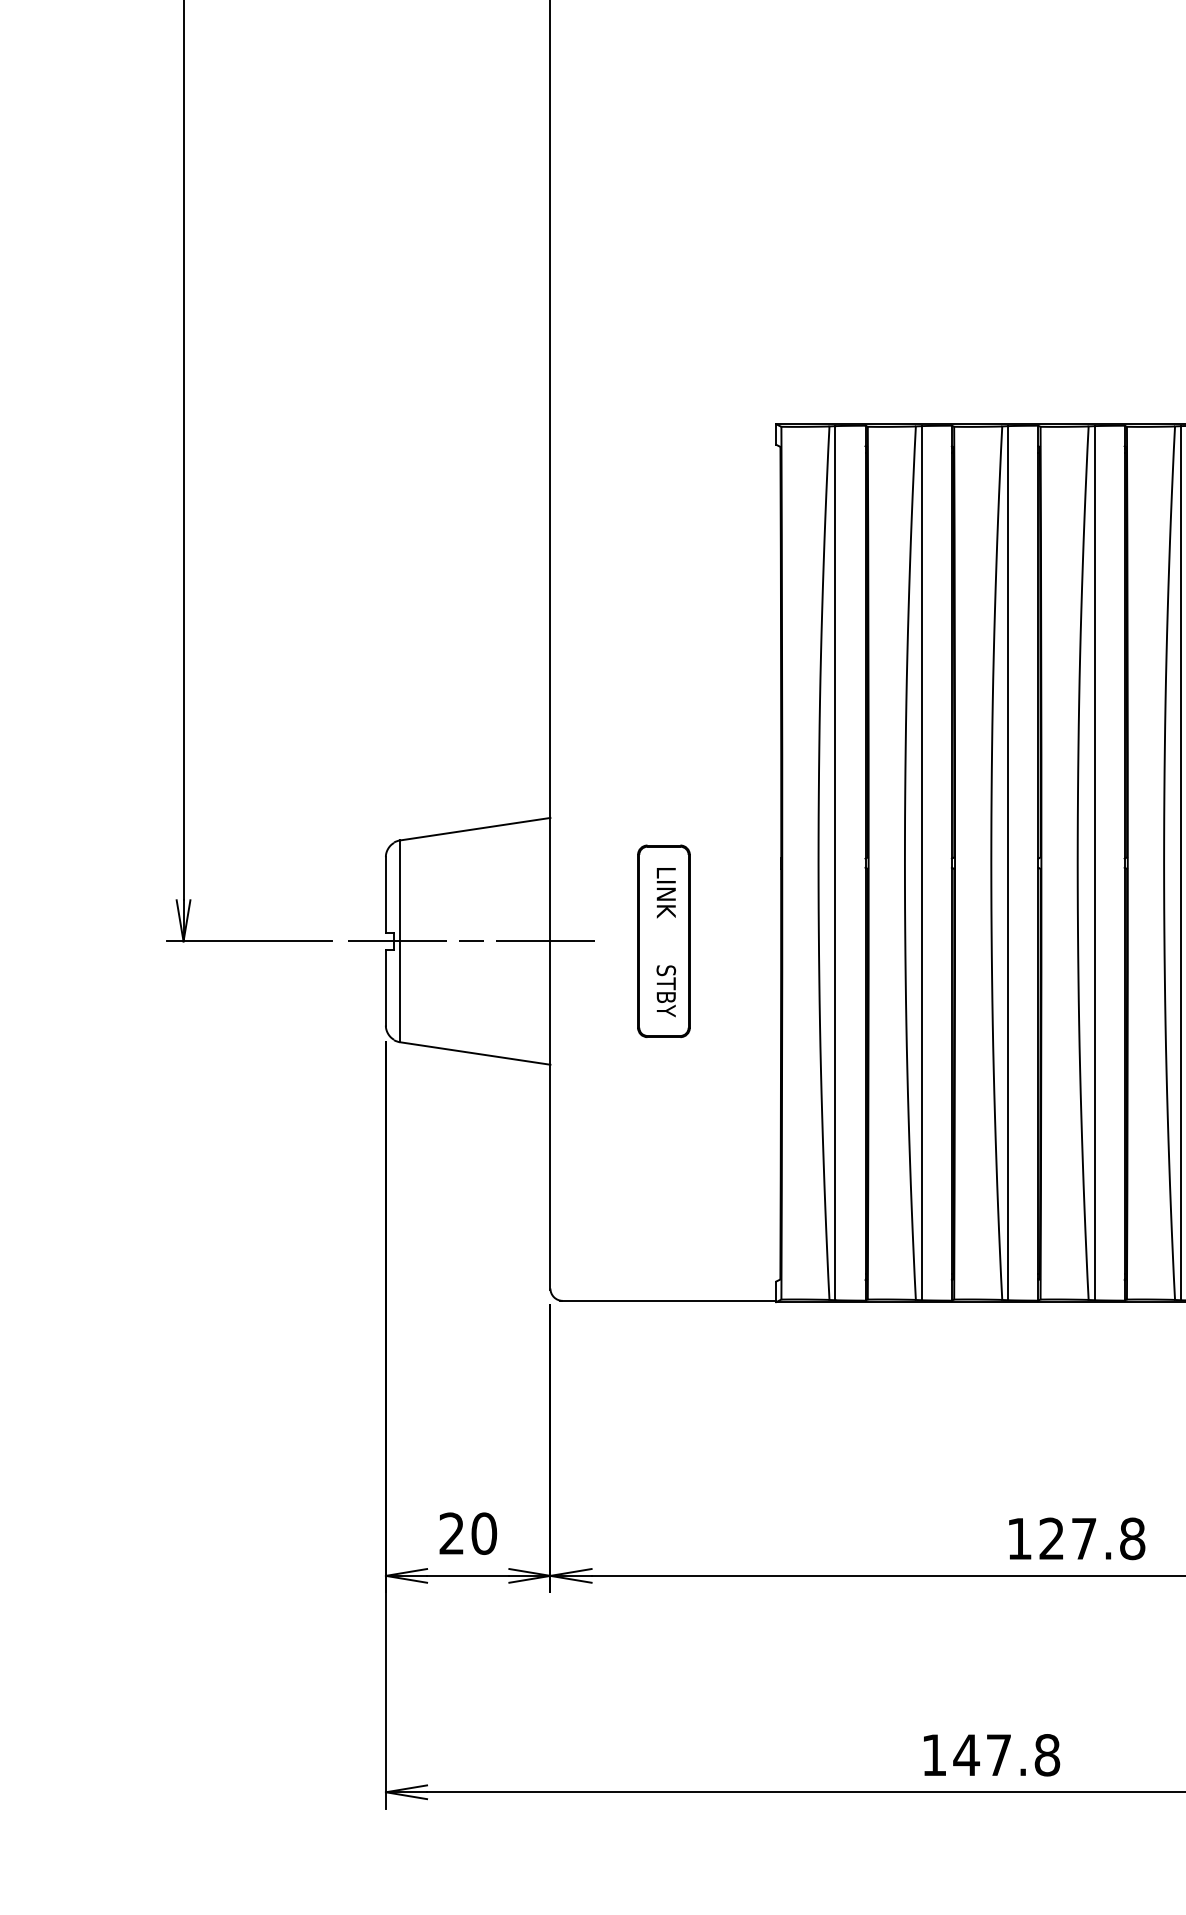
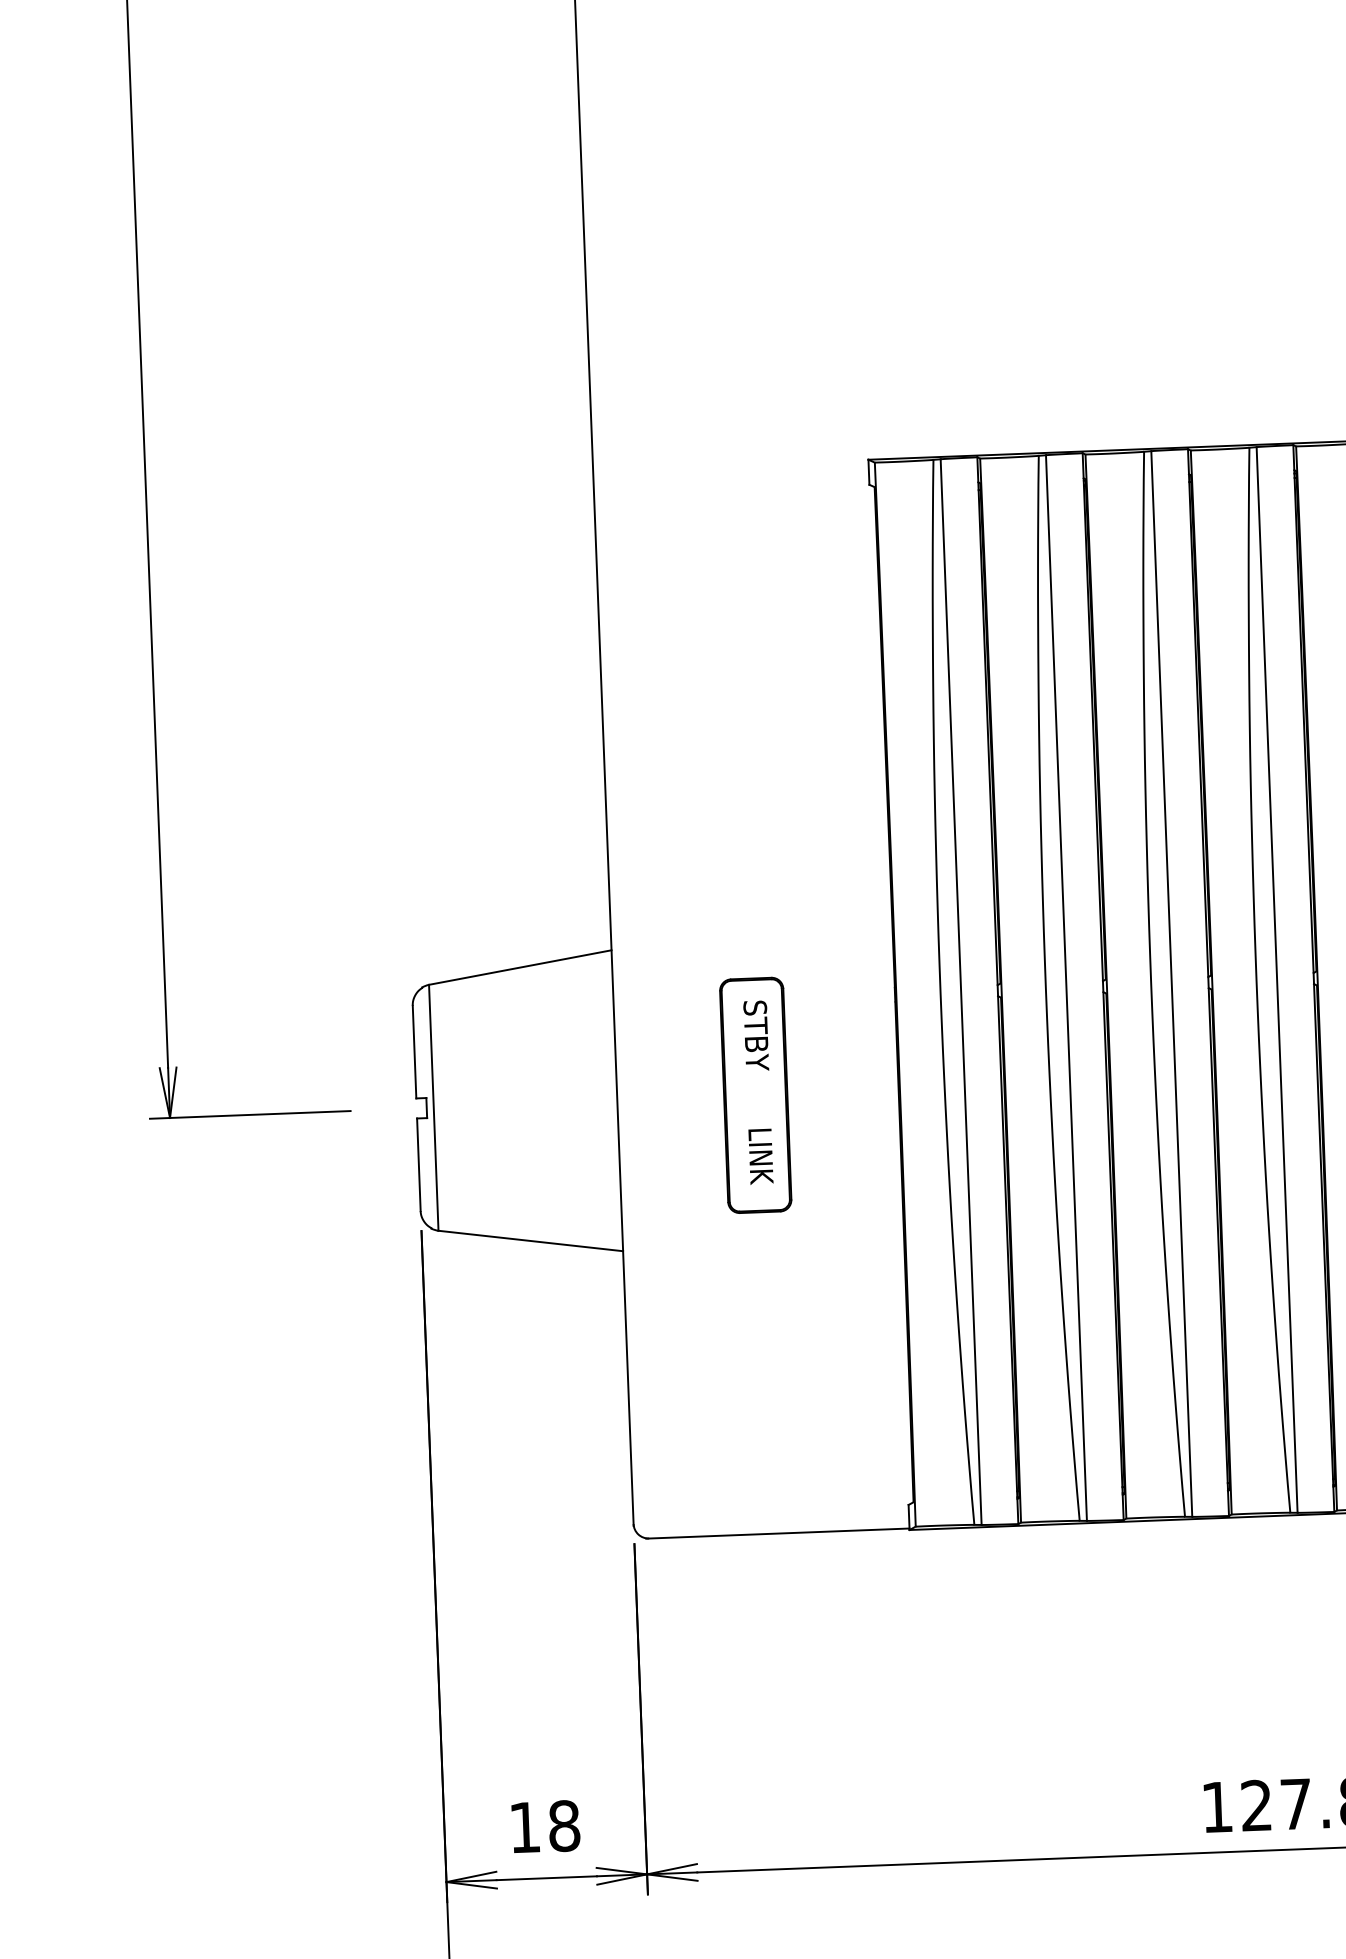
text: (666, 892) -> (756, 1035), LINK -> STBY
line: (472, 941) -> (522, 1104), removed
text: (666, 991) -> (761, 1156), STBY -> LINK
text: (468, 1533) -> (545, 1826), 20 -> 18

